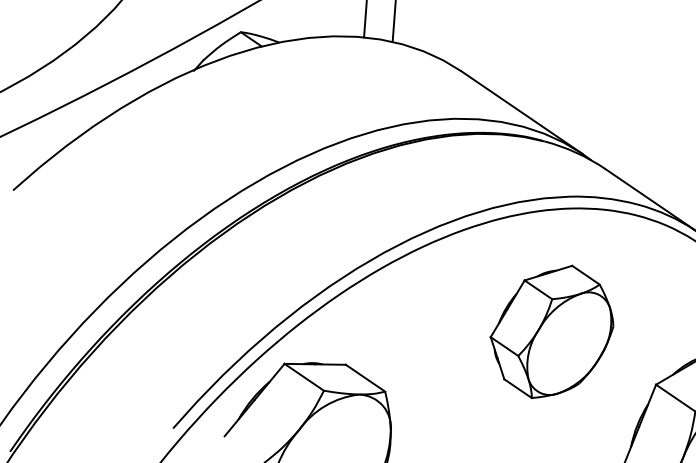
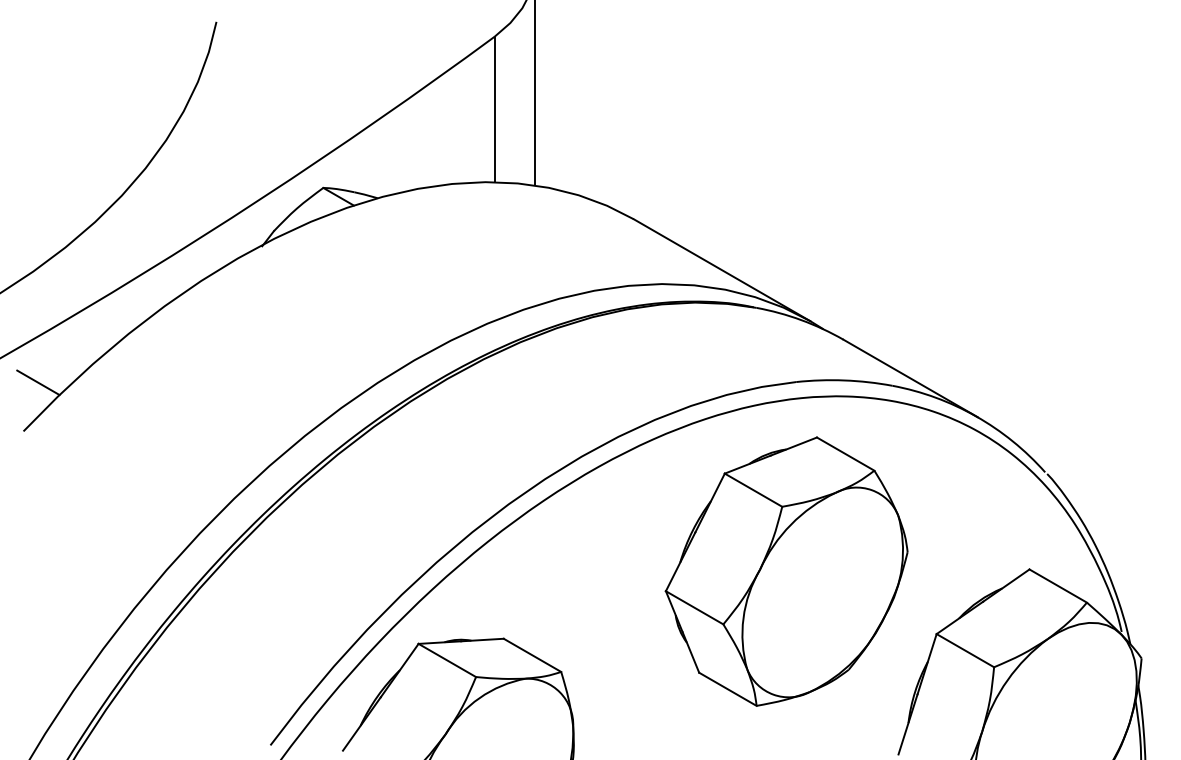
line: (26, 156) -> (38, 382), added
part: (551, 331) -> (786, 571), size x1.43

